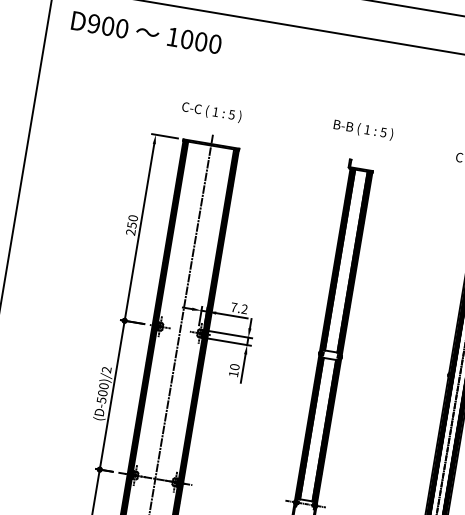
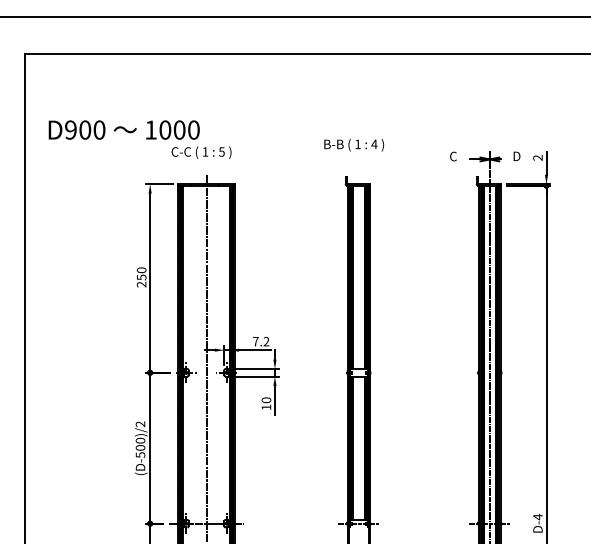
text: (145, 32) -> (123, 129), moved
text: (383, 132) -> (374, 144), 5 -> 4

